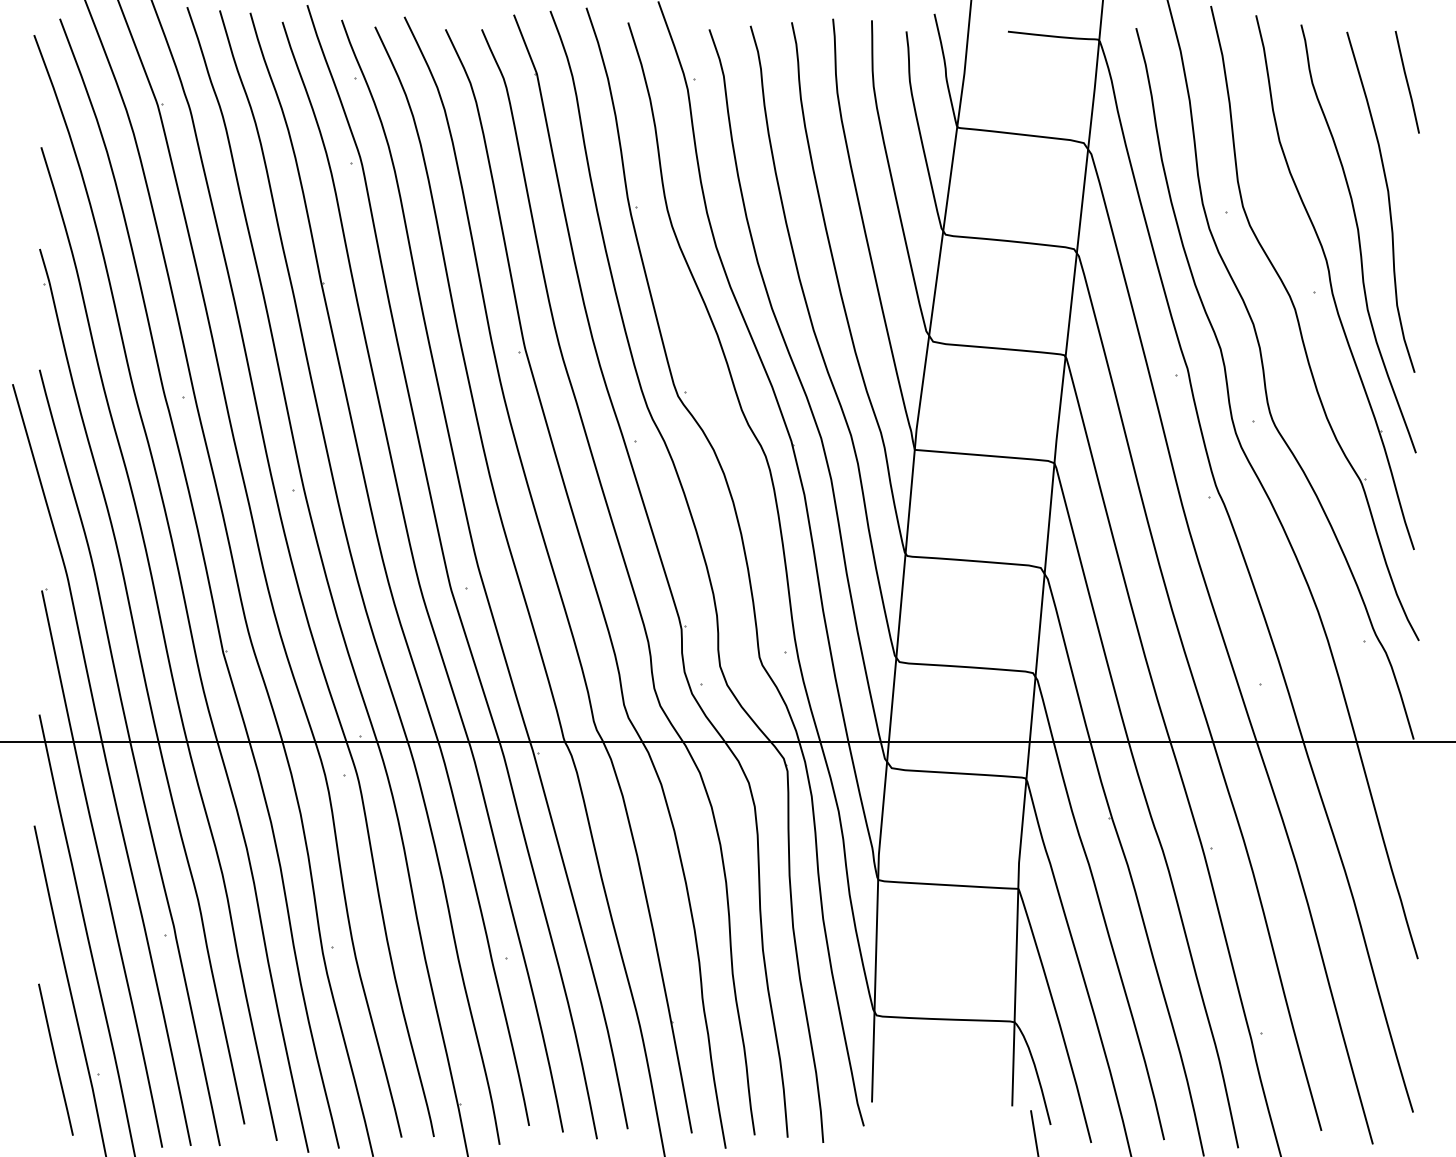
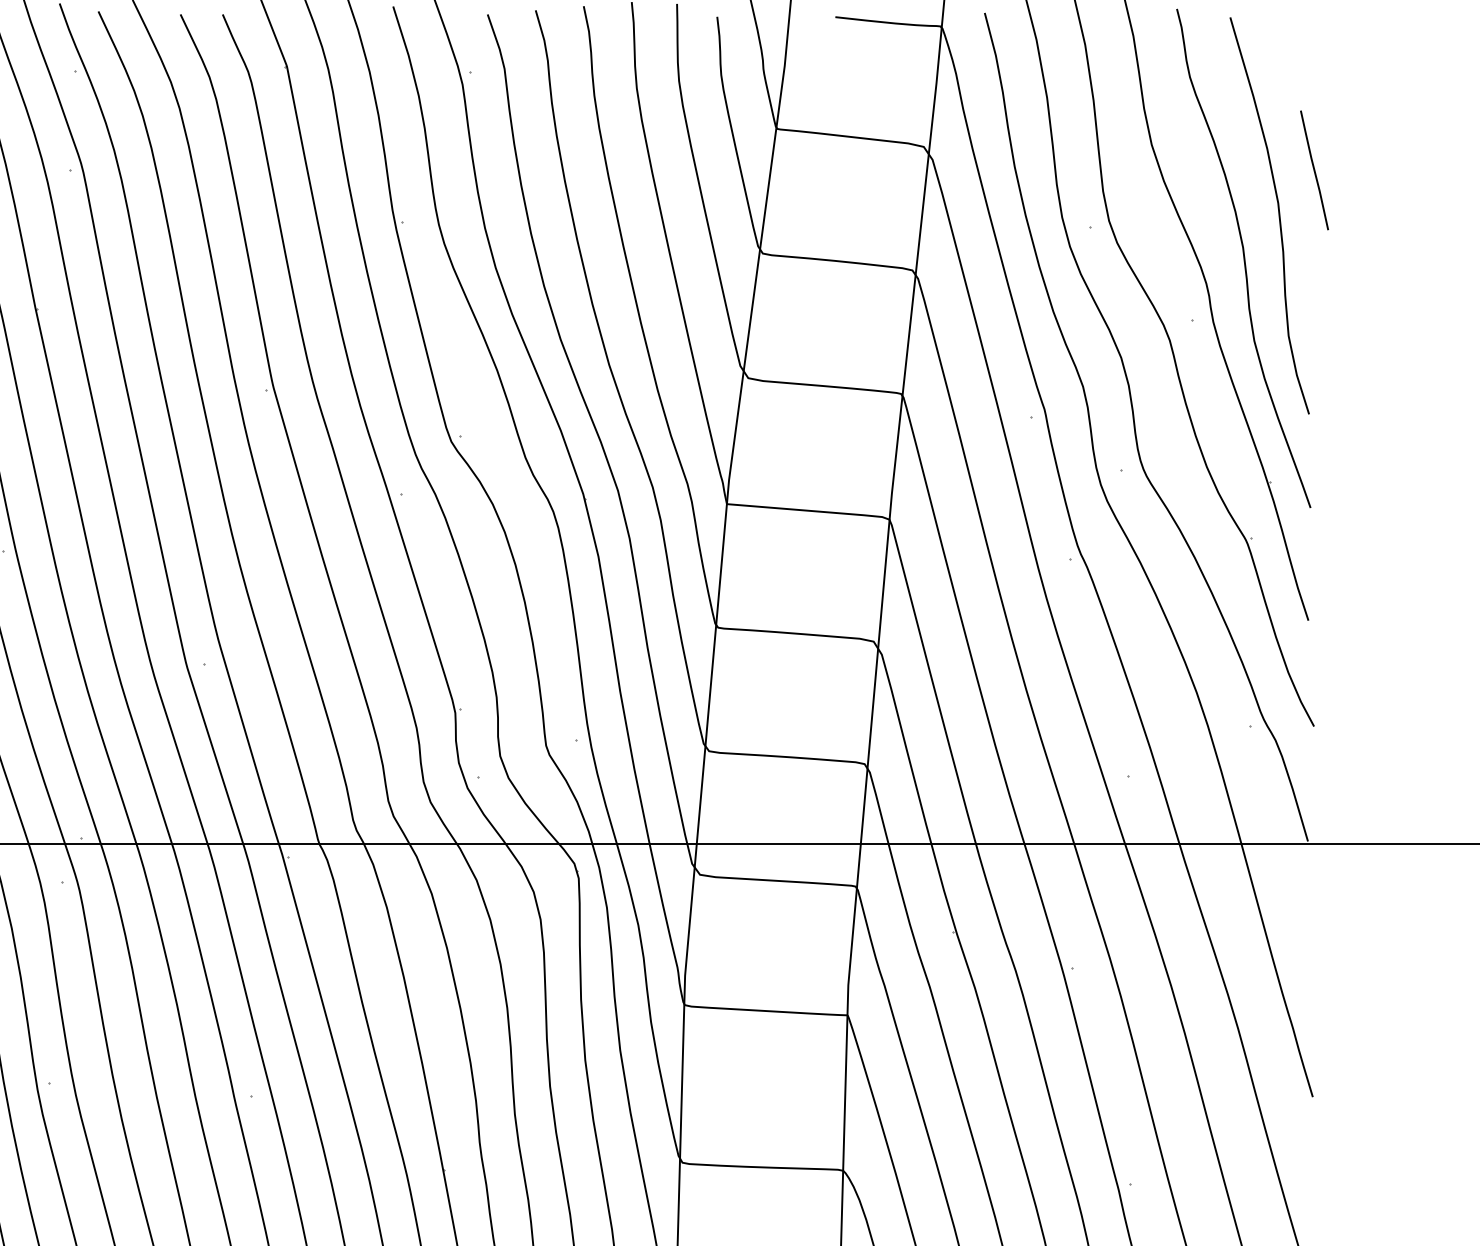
line: (1406, 81) -> (1313, 169), moved

